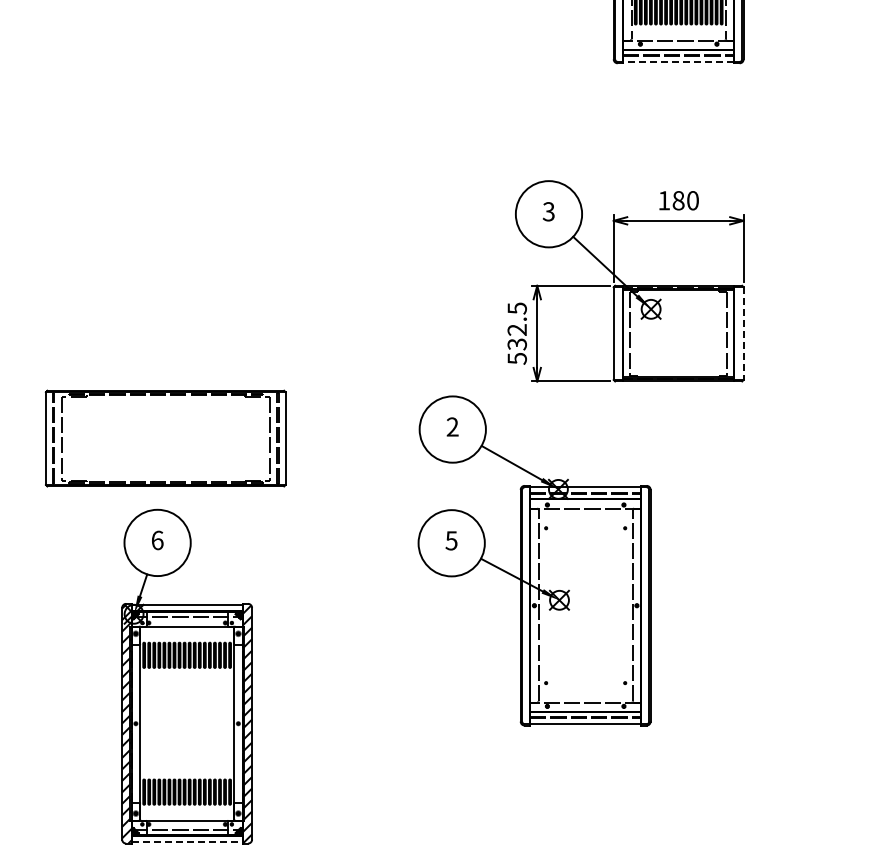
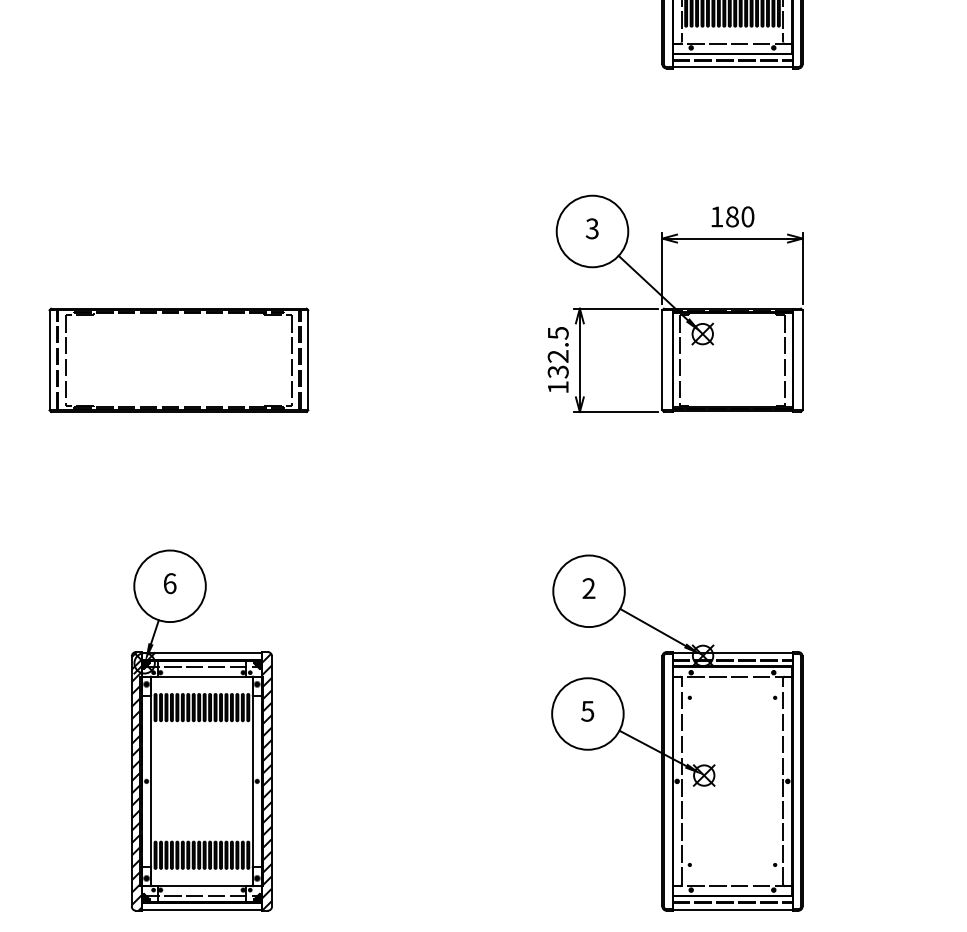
line: (678, 62) -> (732, 67), dashed -> solid
line: (743, 334) -> (802, 361), dashed -> solid
text: (516, 358) -> (557, 387), 532.5 -> 132.5
part: (165, 438) -> (178, 360), moved
part: (534, 560) -> (677, 732), moved
line: (187, 842) -> (202, 909), dashed -> solid

